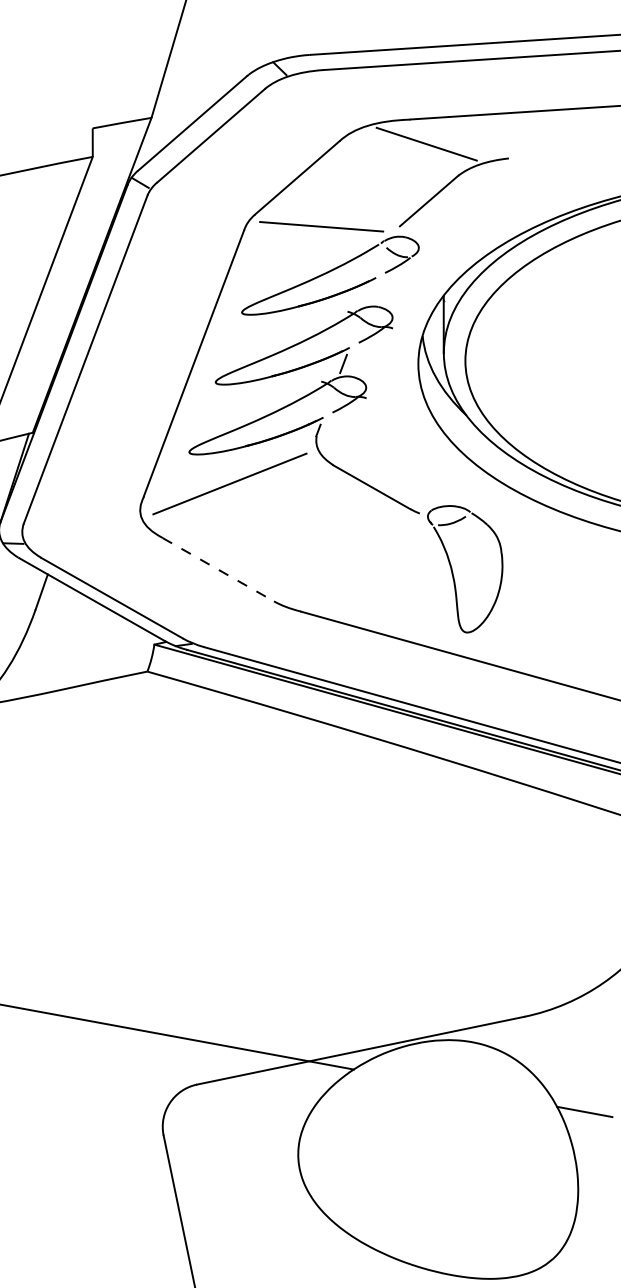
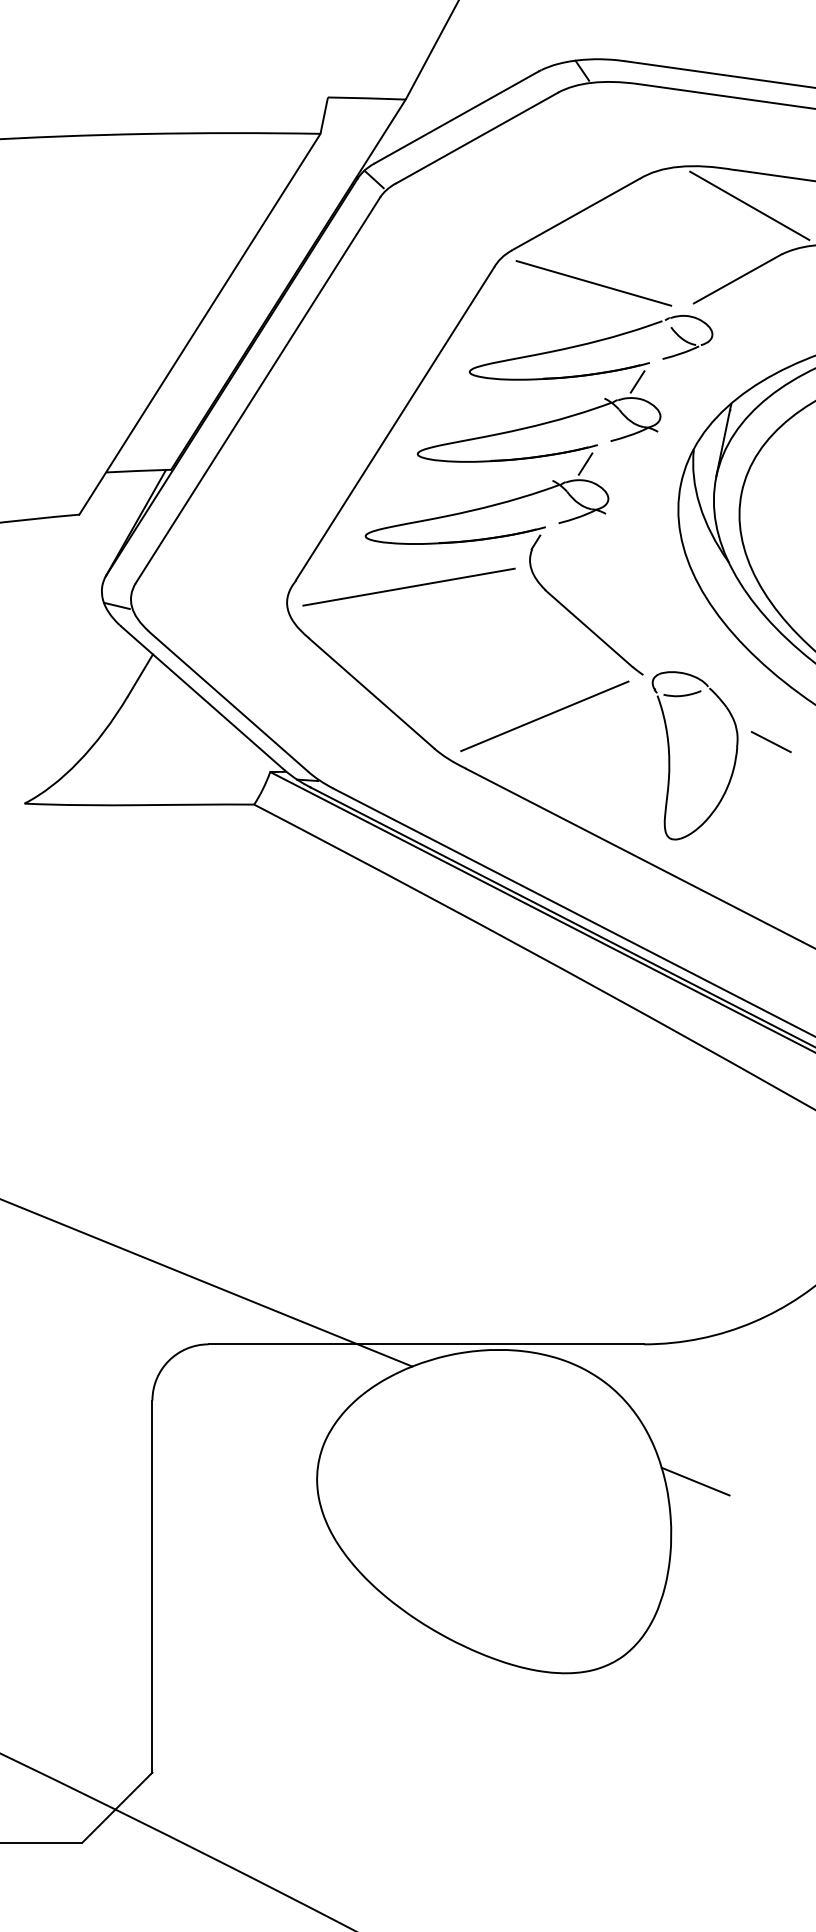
line: (369, 293) -> (637, 381), added
line: (525, 544) -> (770, 742), added
line: (351, 560) -> (544, 716), added
line: (219, 569) -> (372, 693), dashed -> solid

